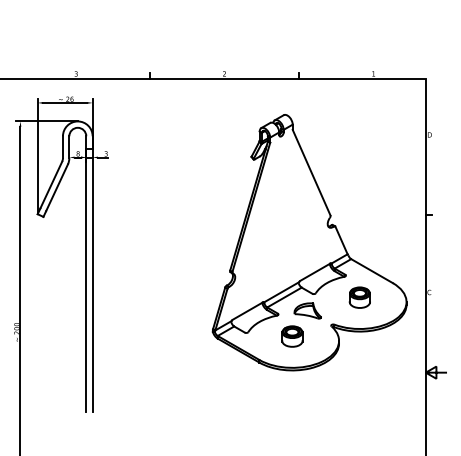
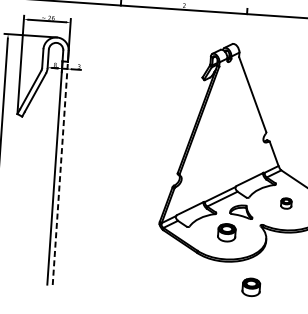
line: (92, 279) -> (60, 172), solid -> dashed
part: (359, 297) -> (286, 203), size x0.6
part: (325, 398) -> (251, 287), added

